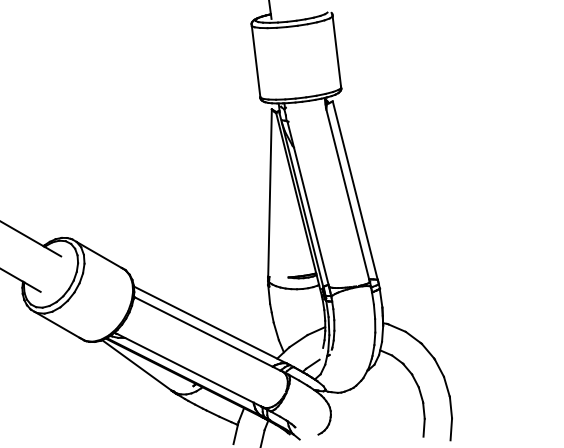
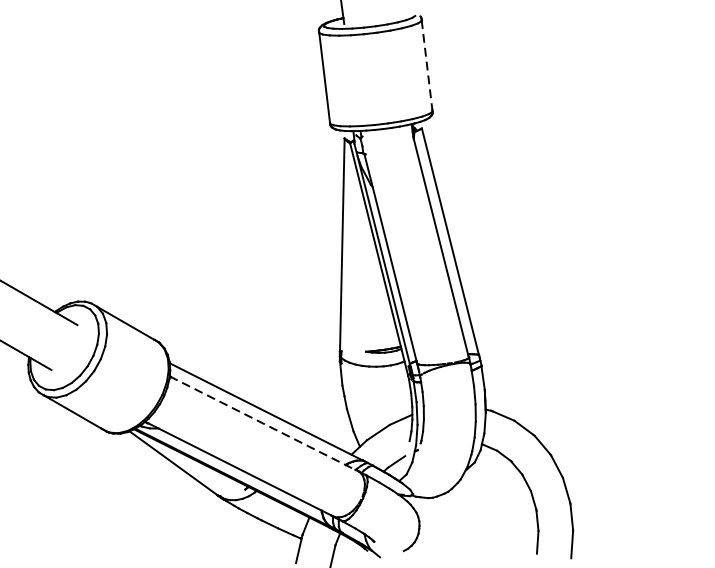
line: (336, 51) -> (426, 65), solid -> dashed
line: (207, 333) -> (263, 422), solid -> dashed

